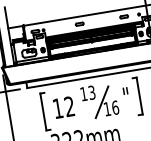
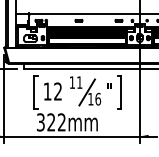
text: (91, 92) -> (79, 82), 13 -> 11

